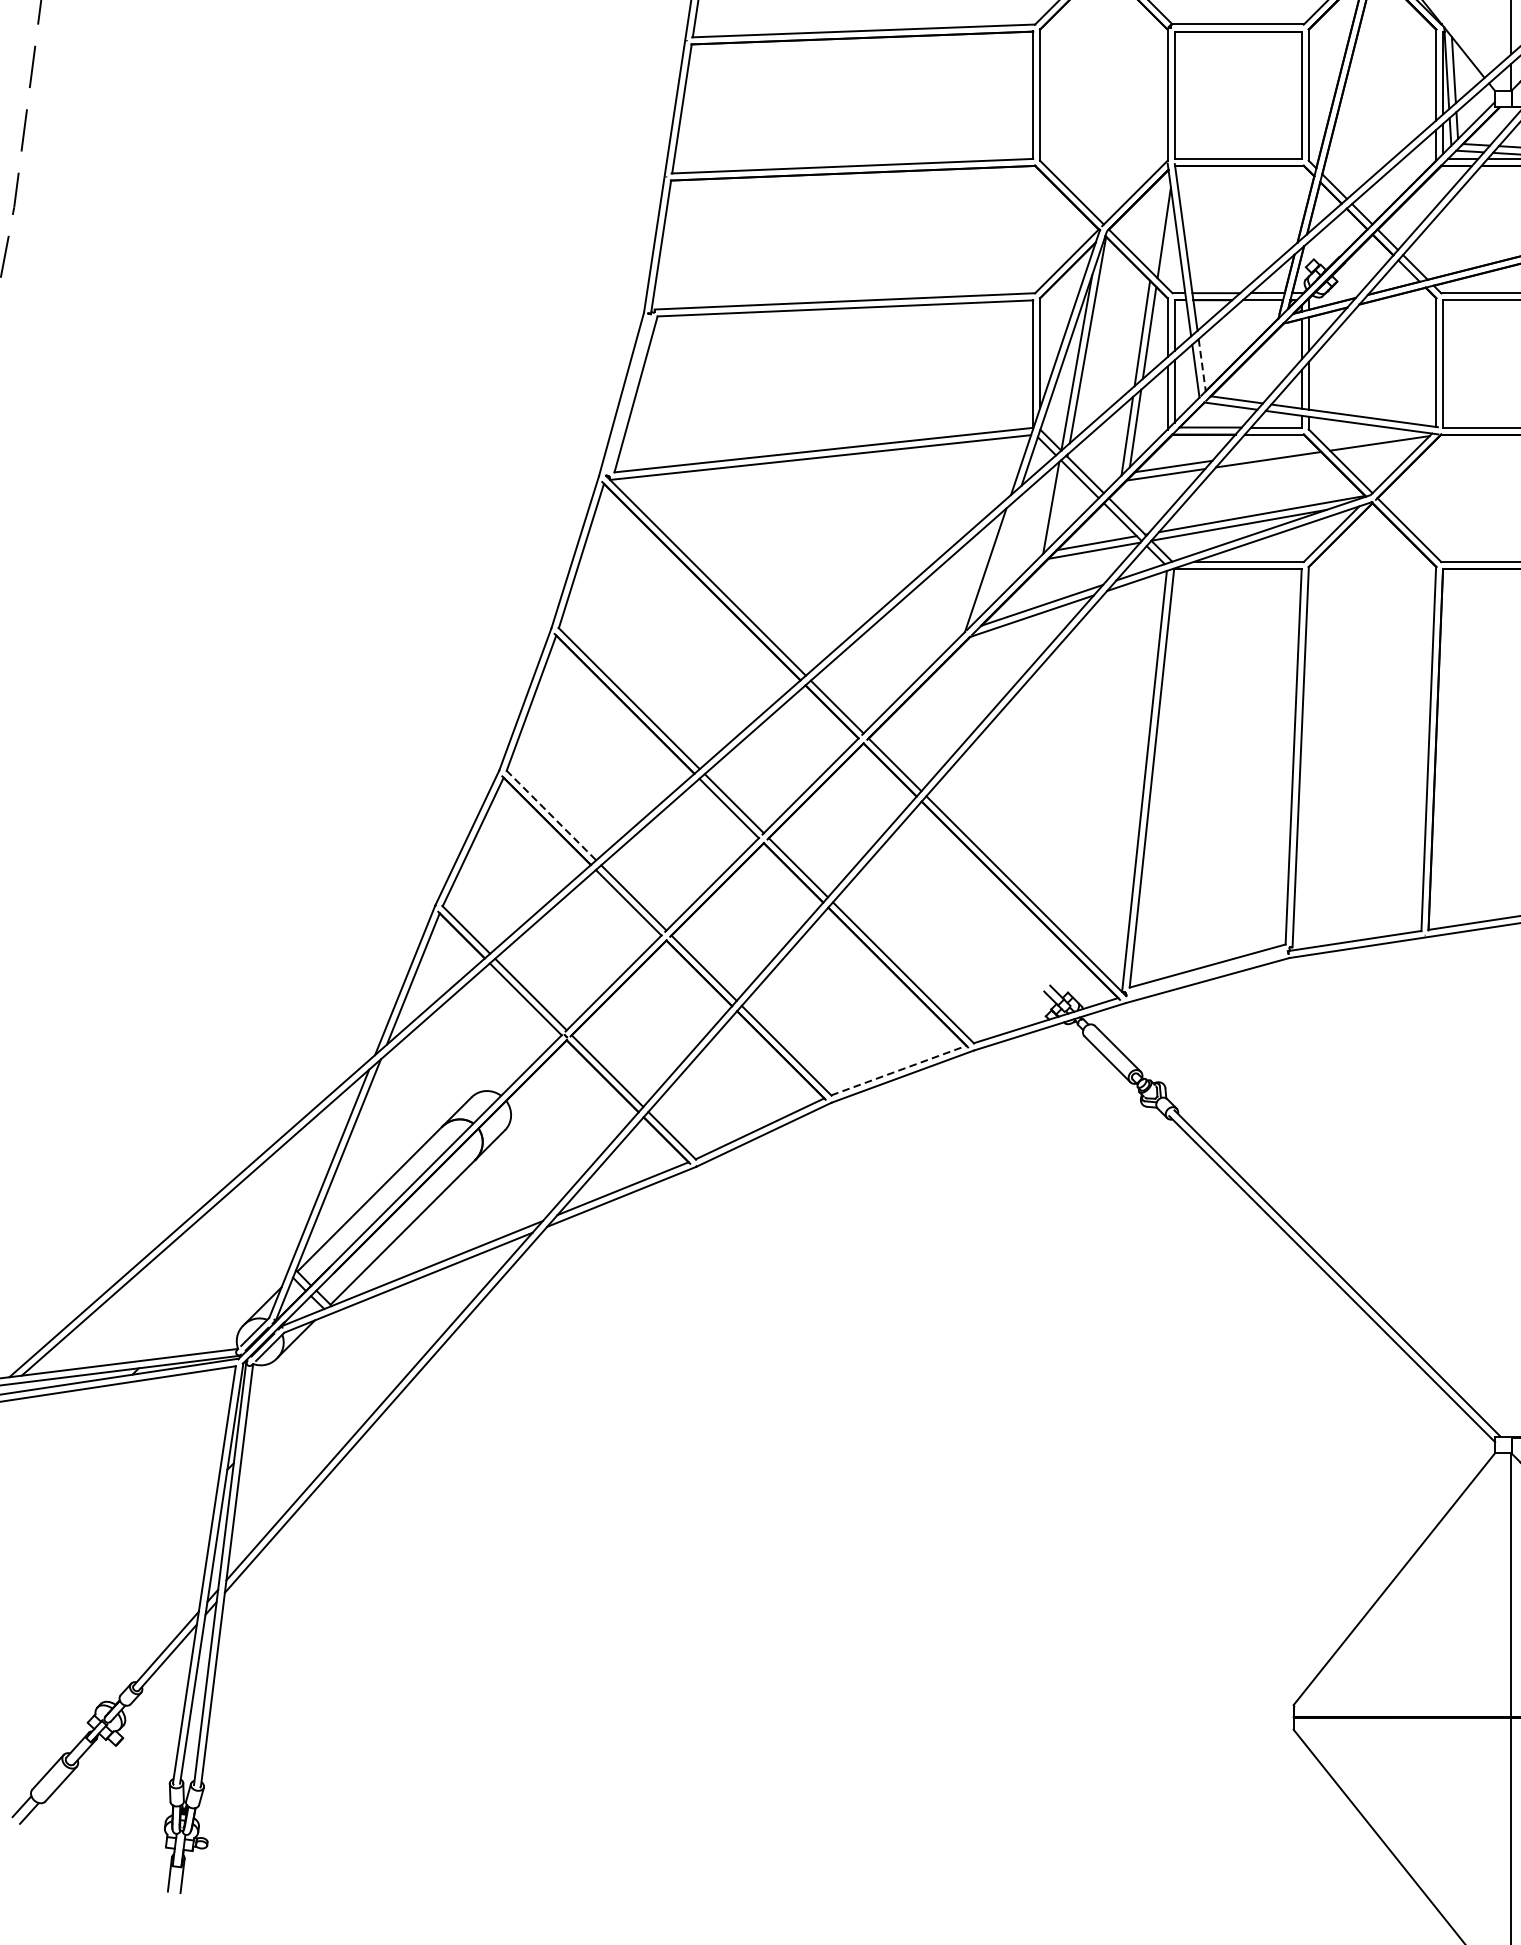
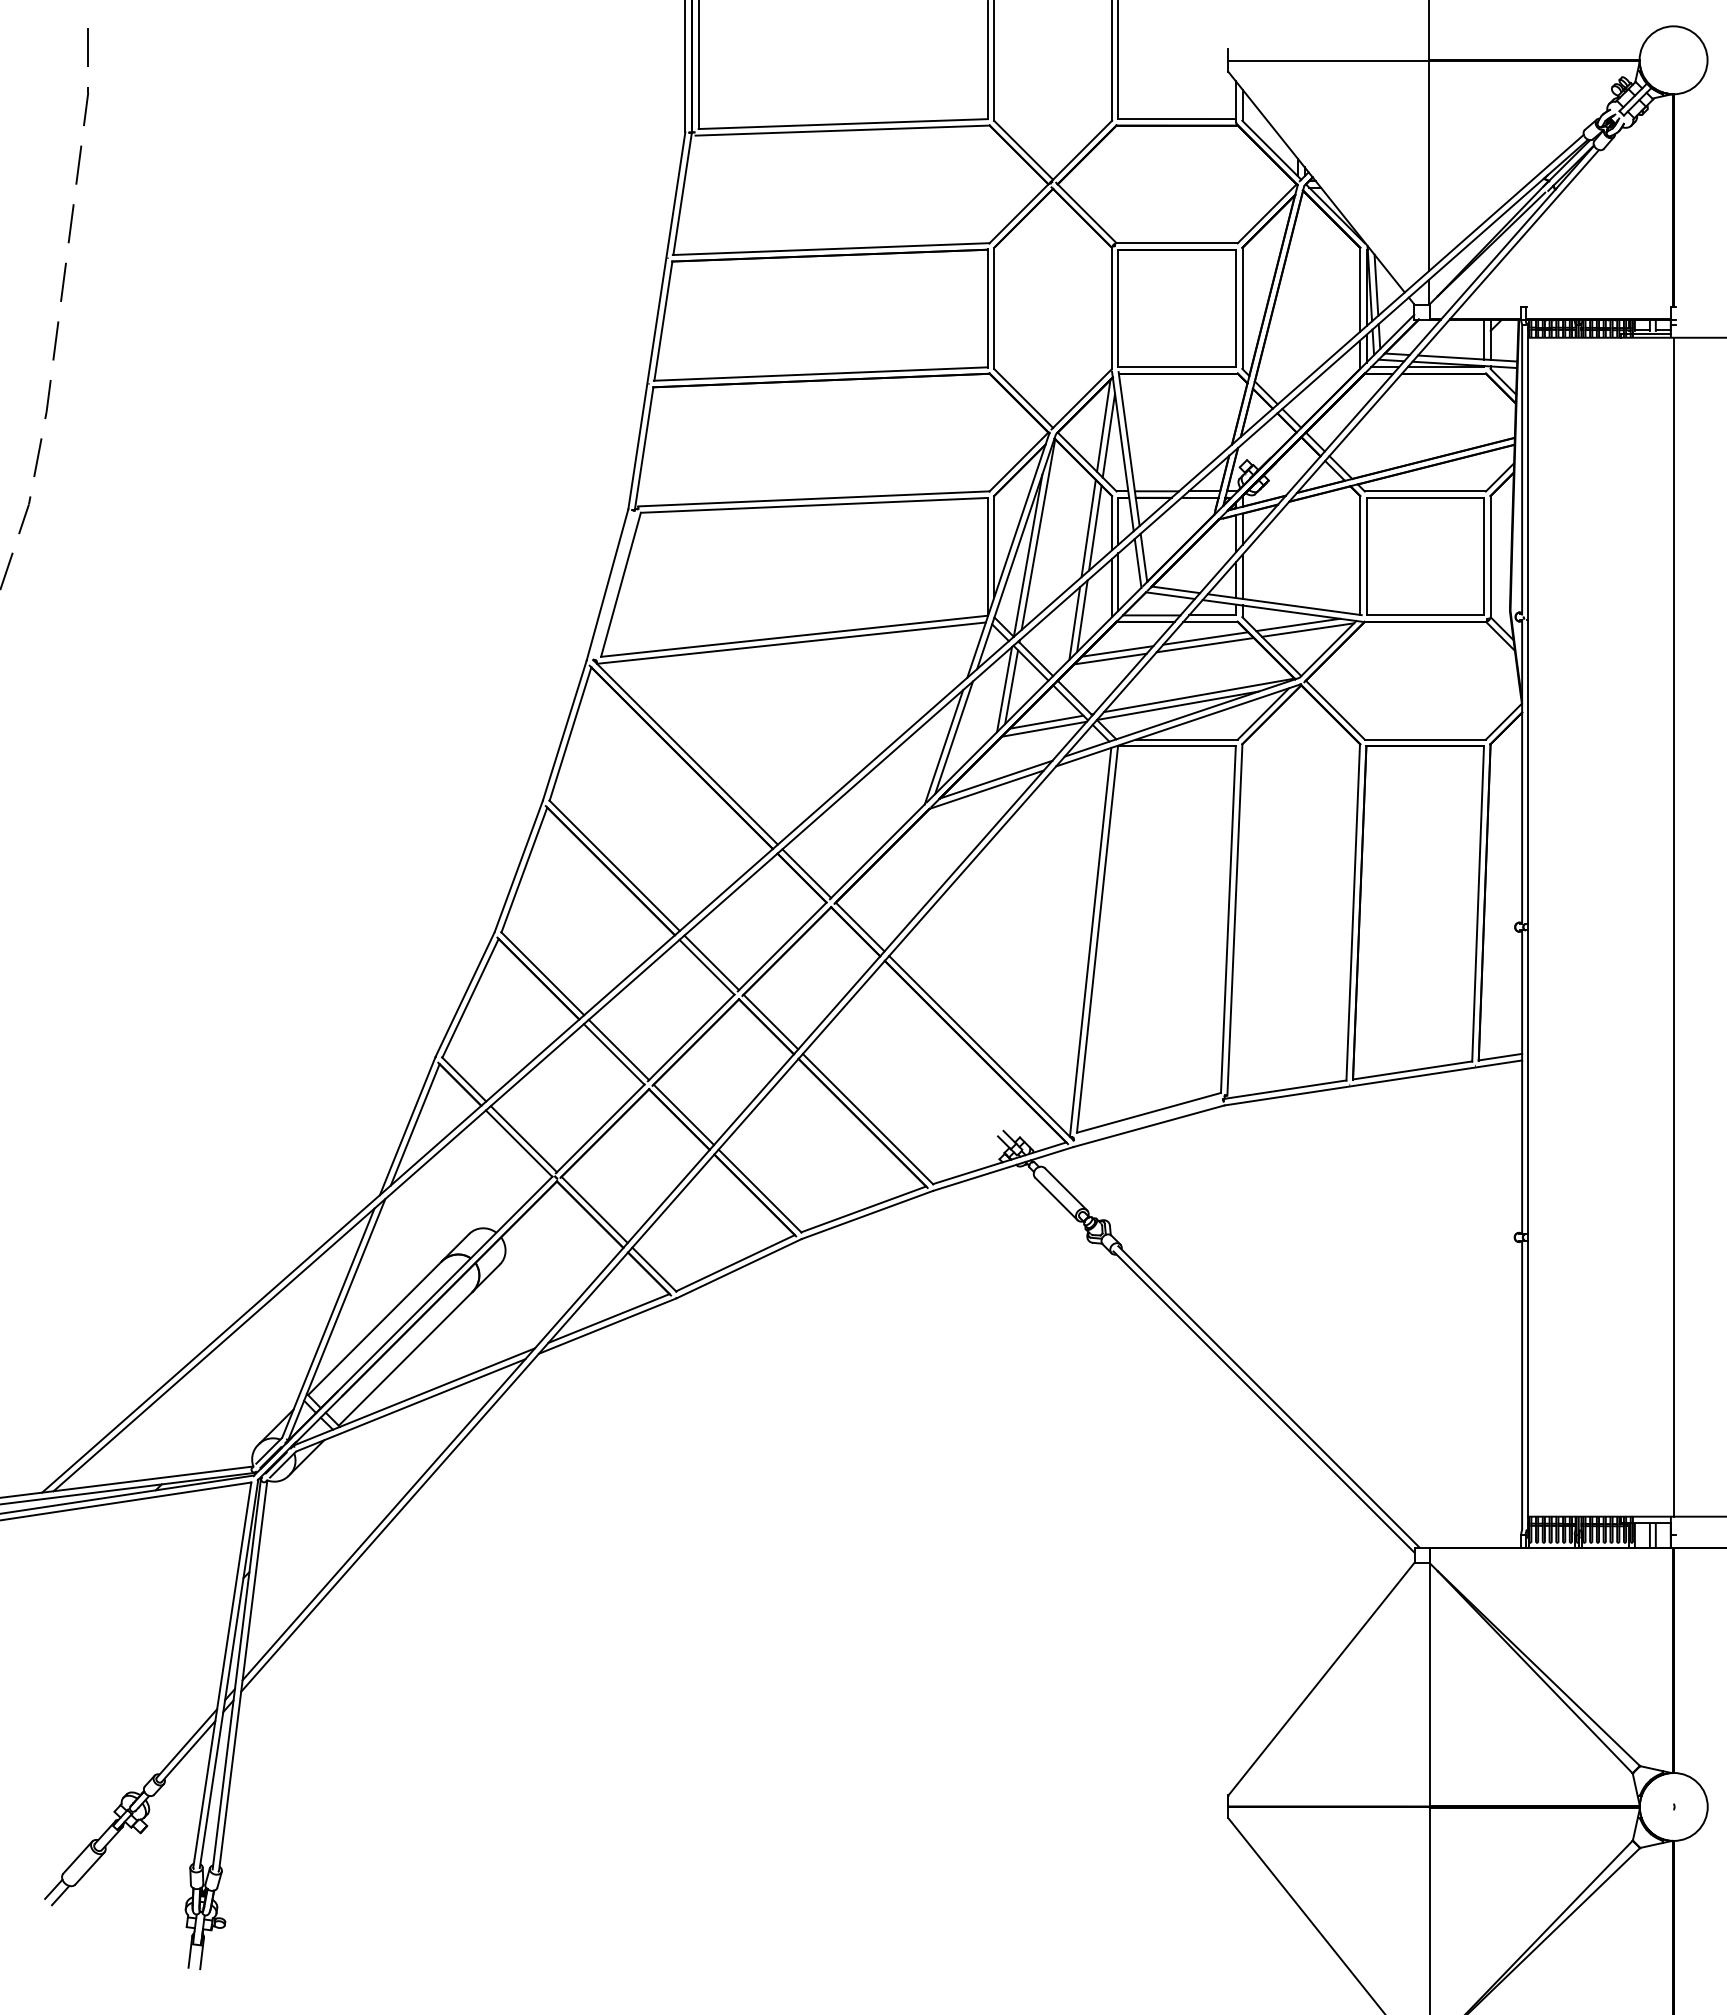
line: (1158, 221) -> (1103, 425), added
line: (1202, 365) -> (1144, 558), dashed -> solid
line: (1369, 437) -> (1298, 624), added
line: (1268, 452) -> (1205, 638), added
line: (1058, 505) -> (1011, 687), added
line: (996, 559) -> (953, 737), added
line: (551, 815) -> (542, 973), dashed -> solid
line: (898, 1070) -> (863, 1209), dashed -> solid

